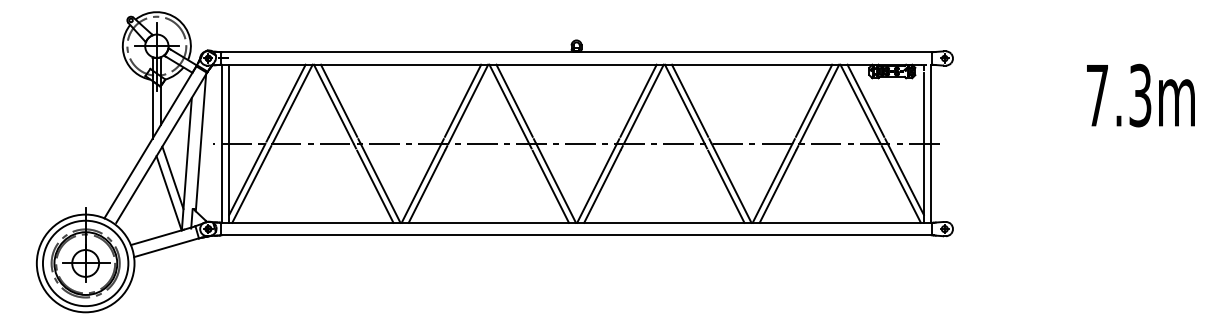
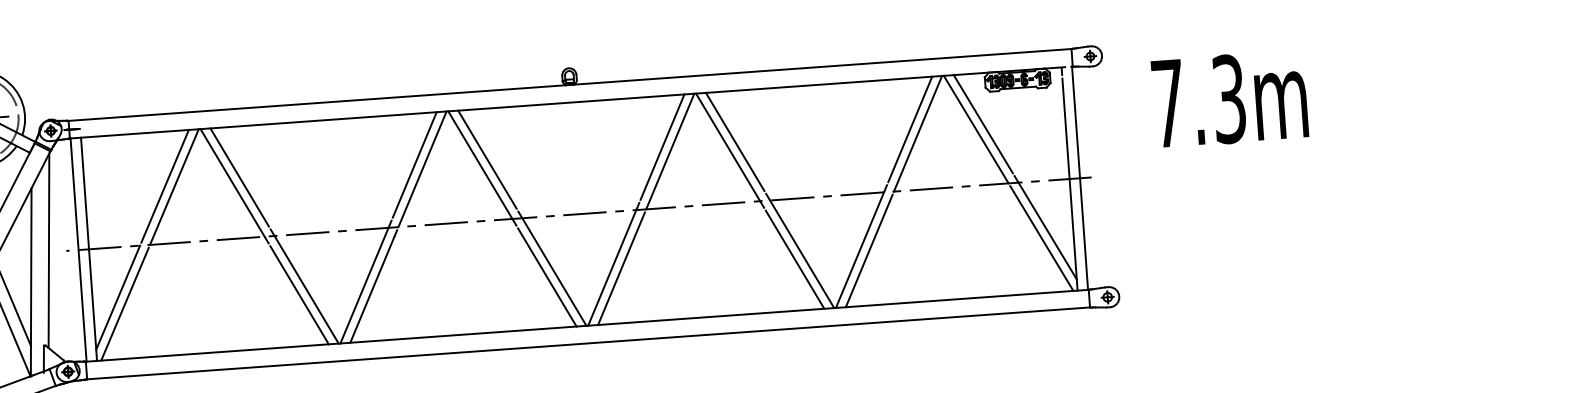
text: (1140, 95) -> (1229, 99), moved

